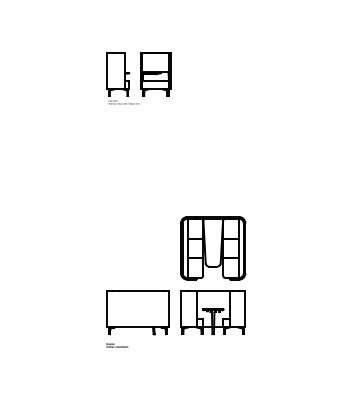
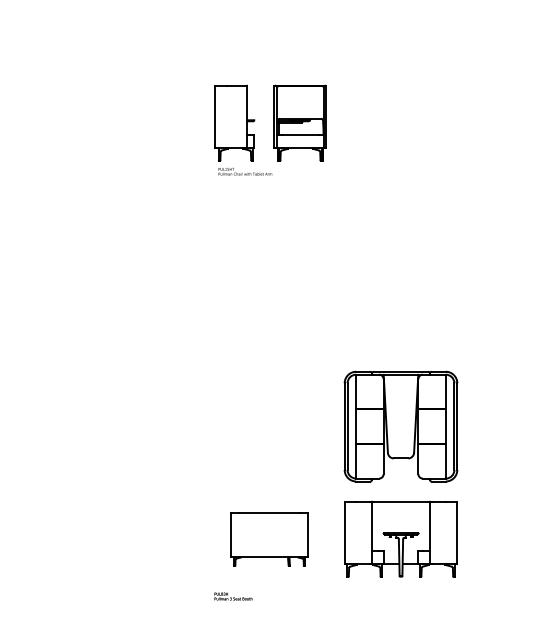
part: (137, 312) -> (268, 538), size x0.7

